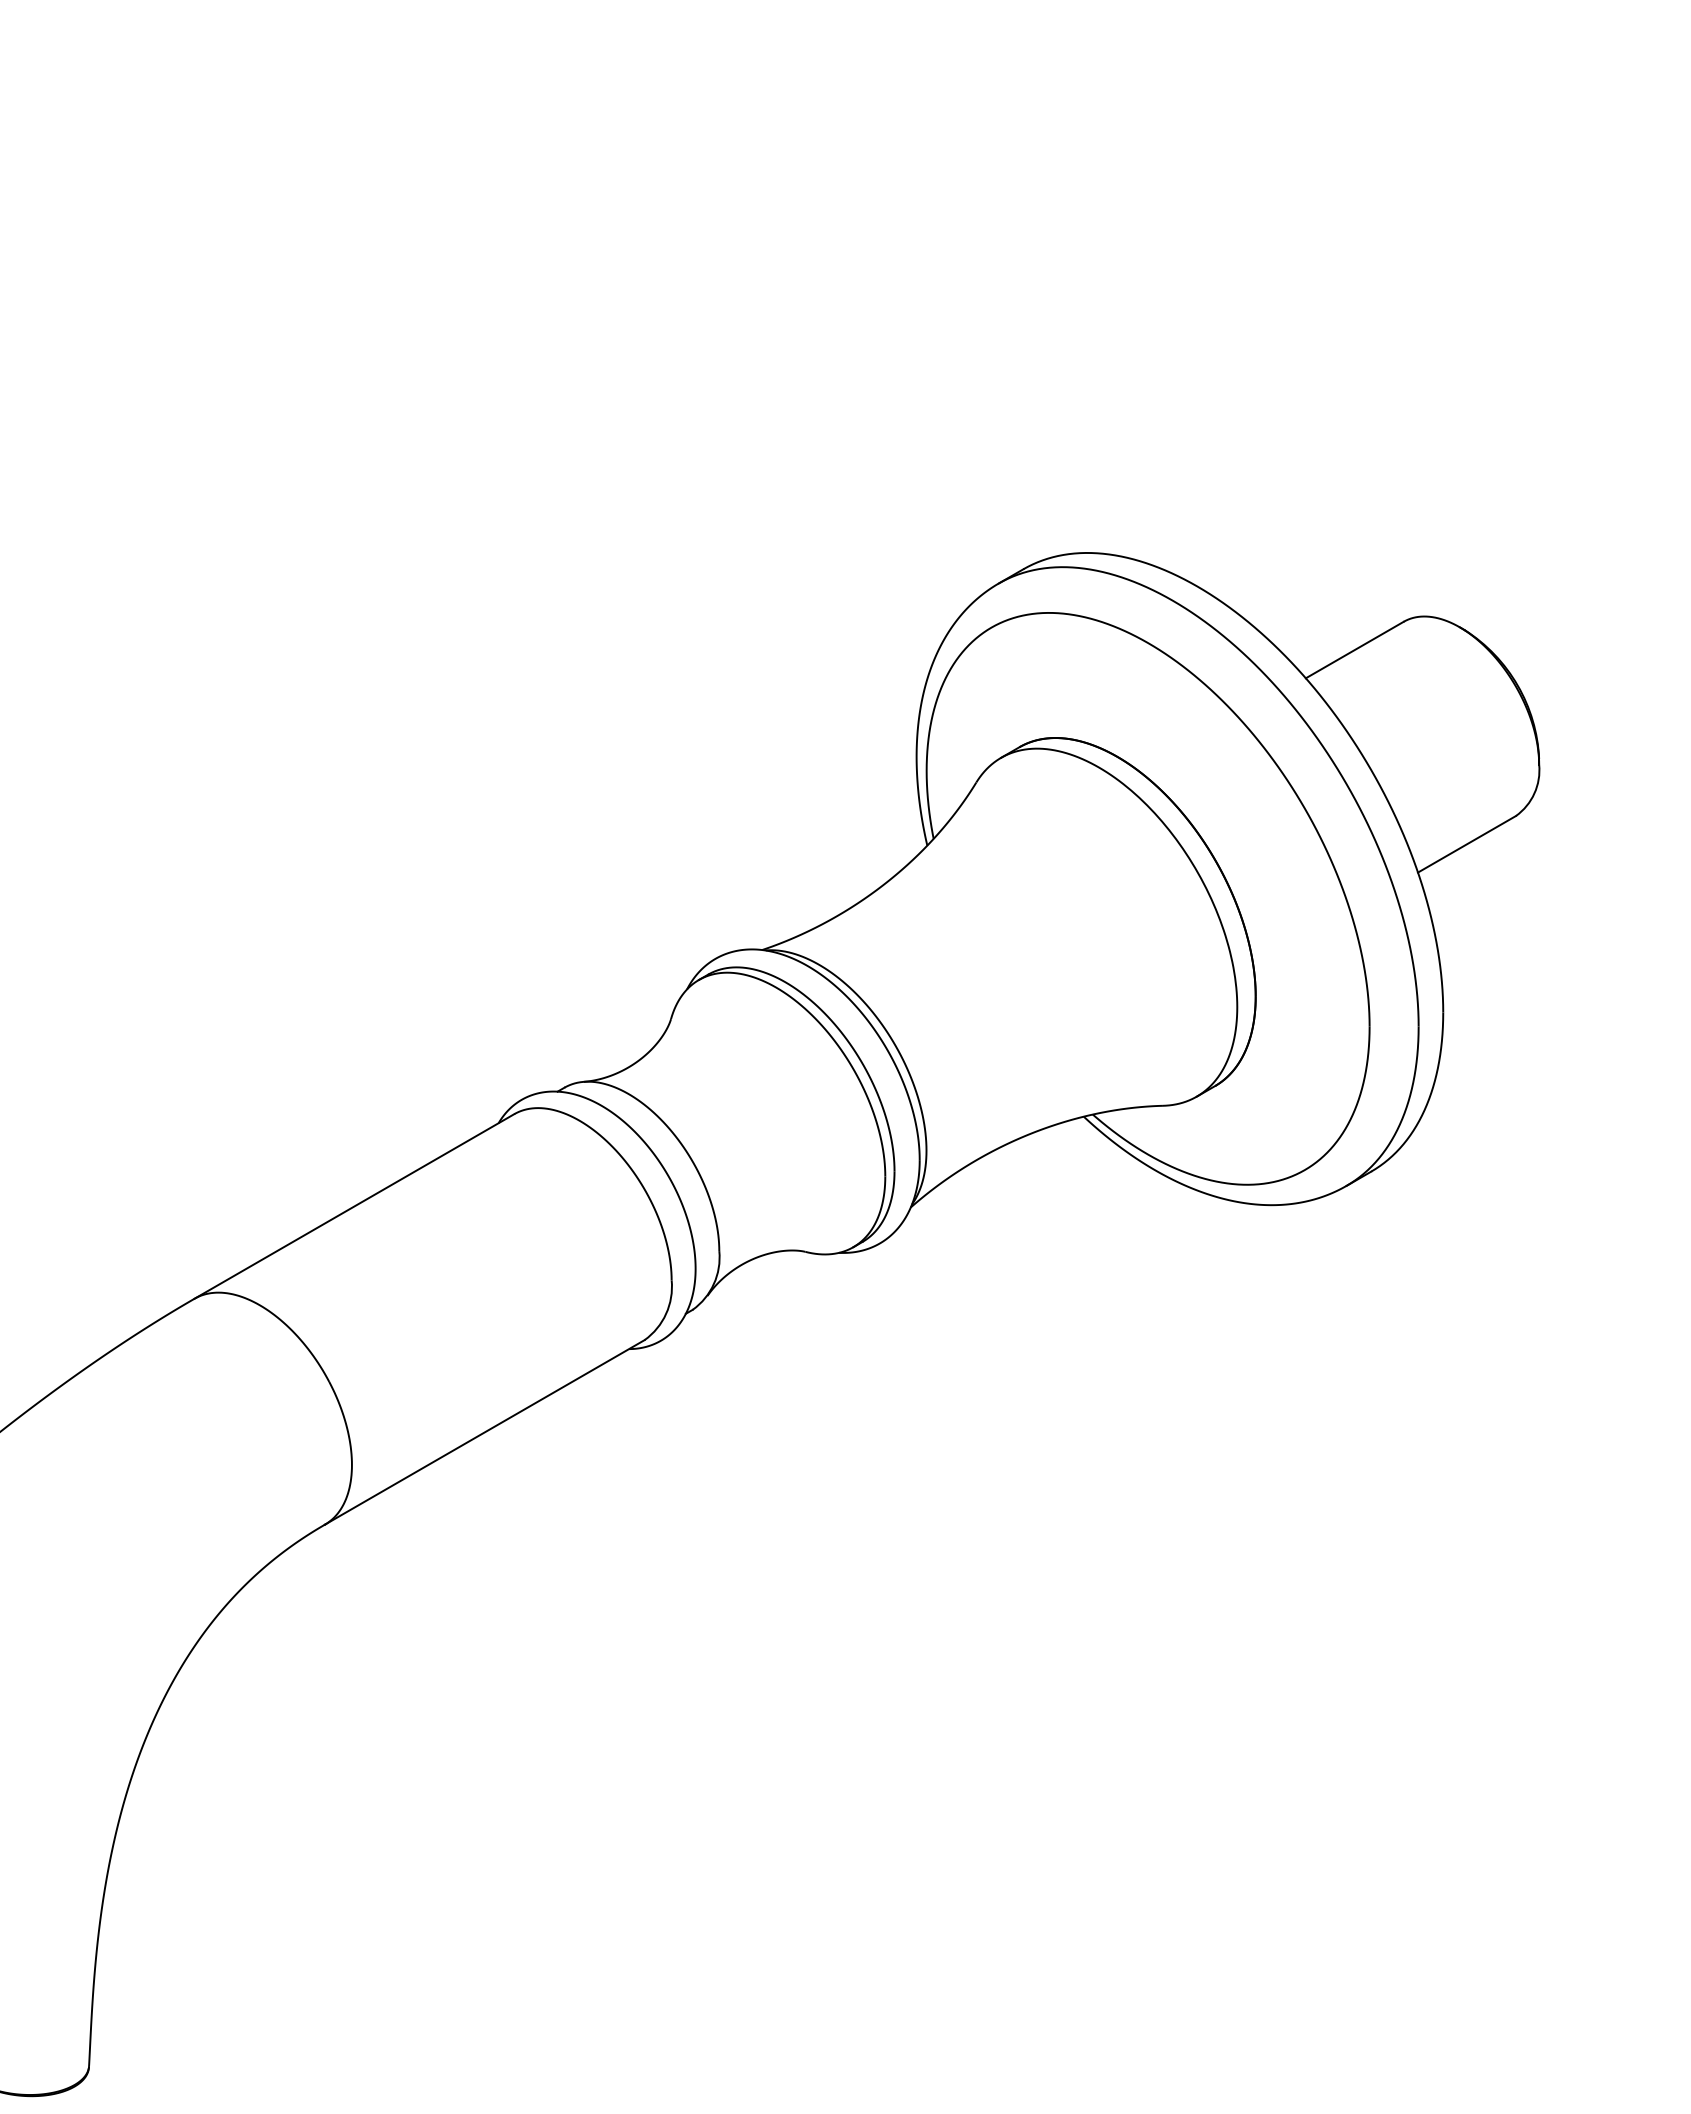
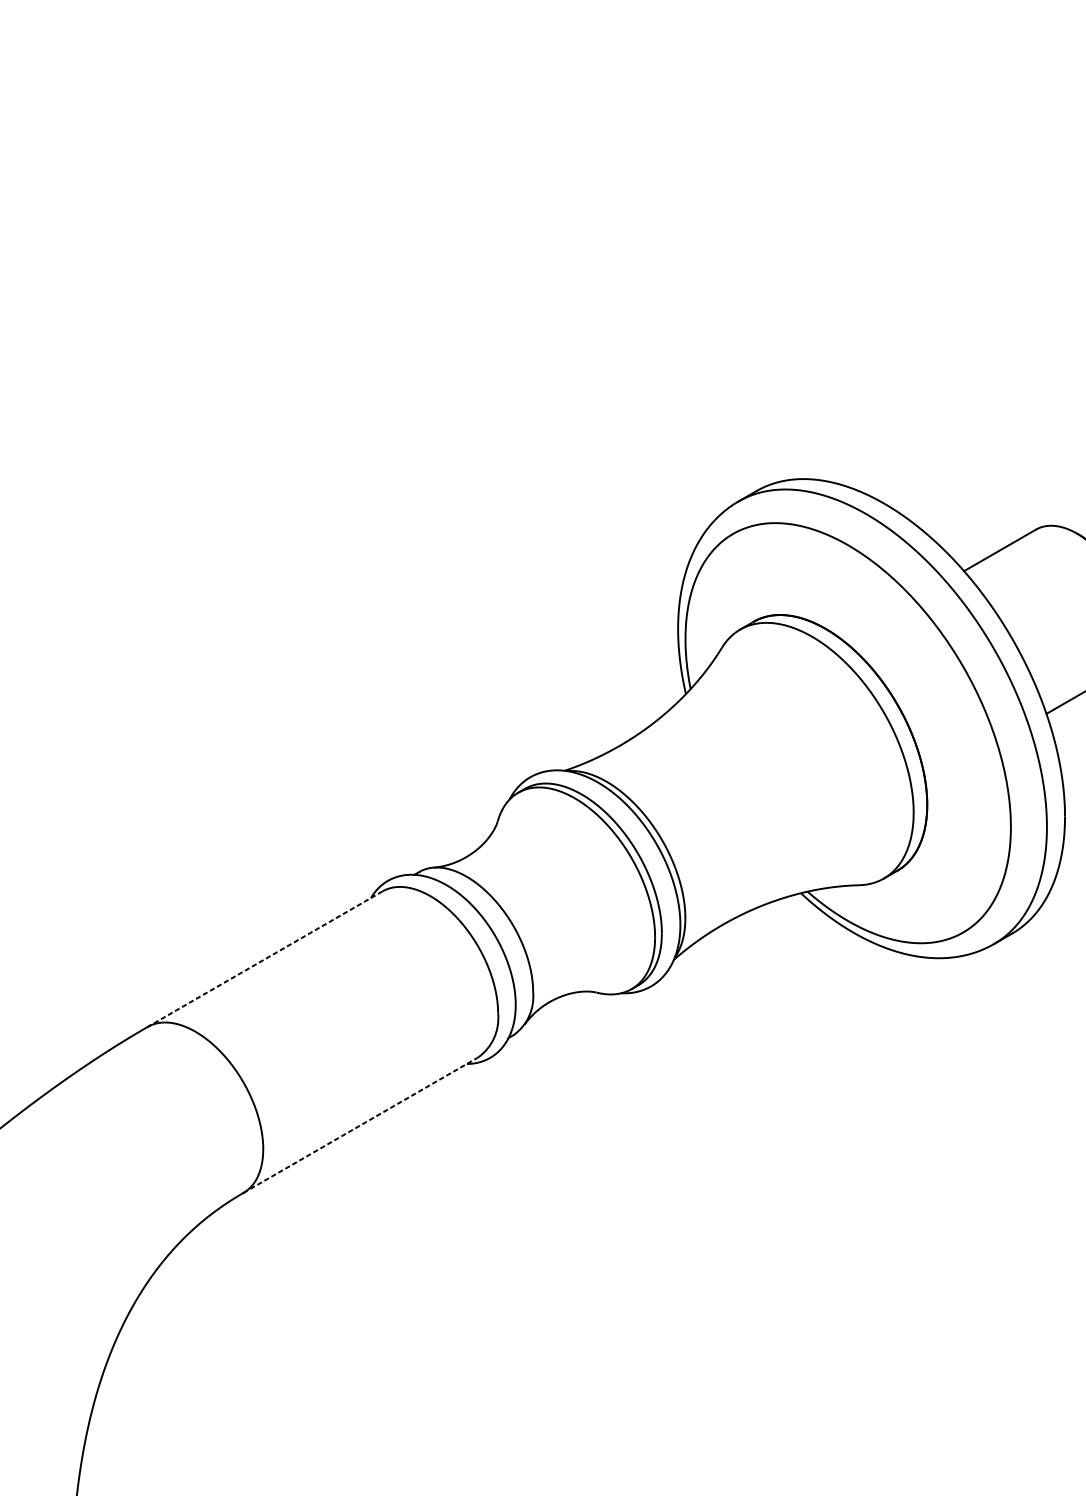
line: (354, 1206) -> (265, 959), solid -> dashed
line: (484, 1432) -> (360, 1125), solid -> dashed

